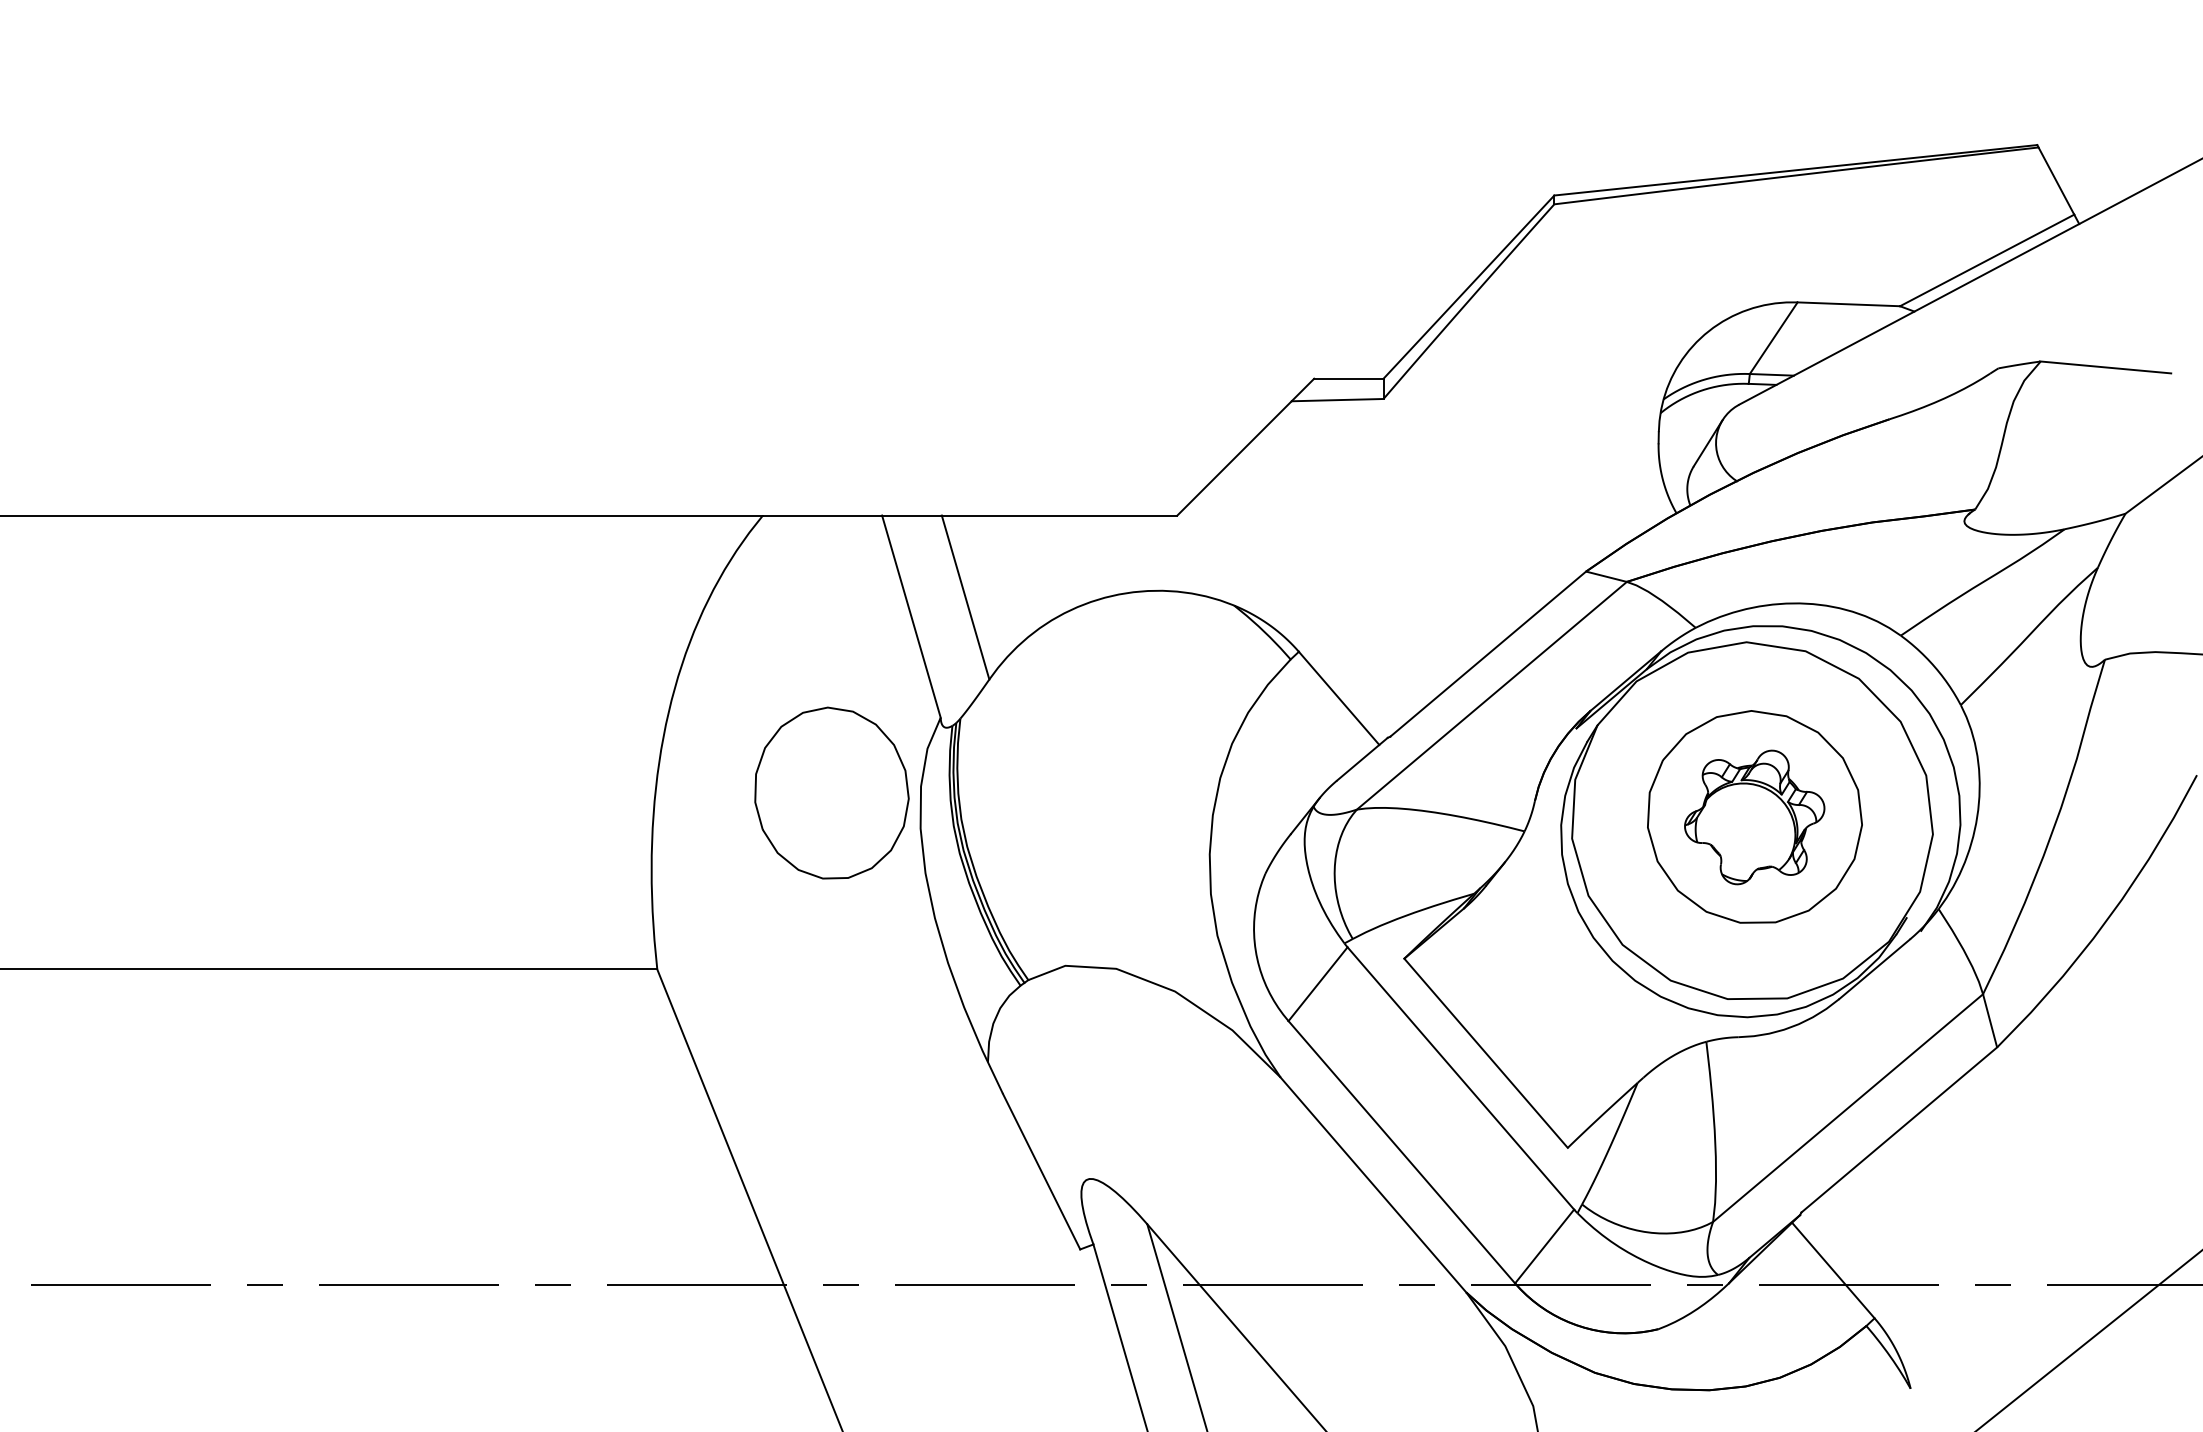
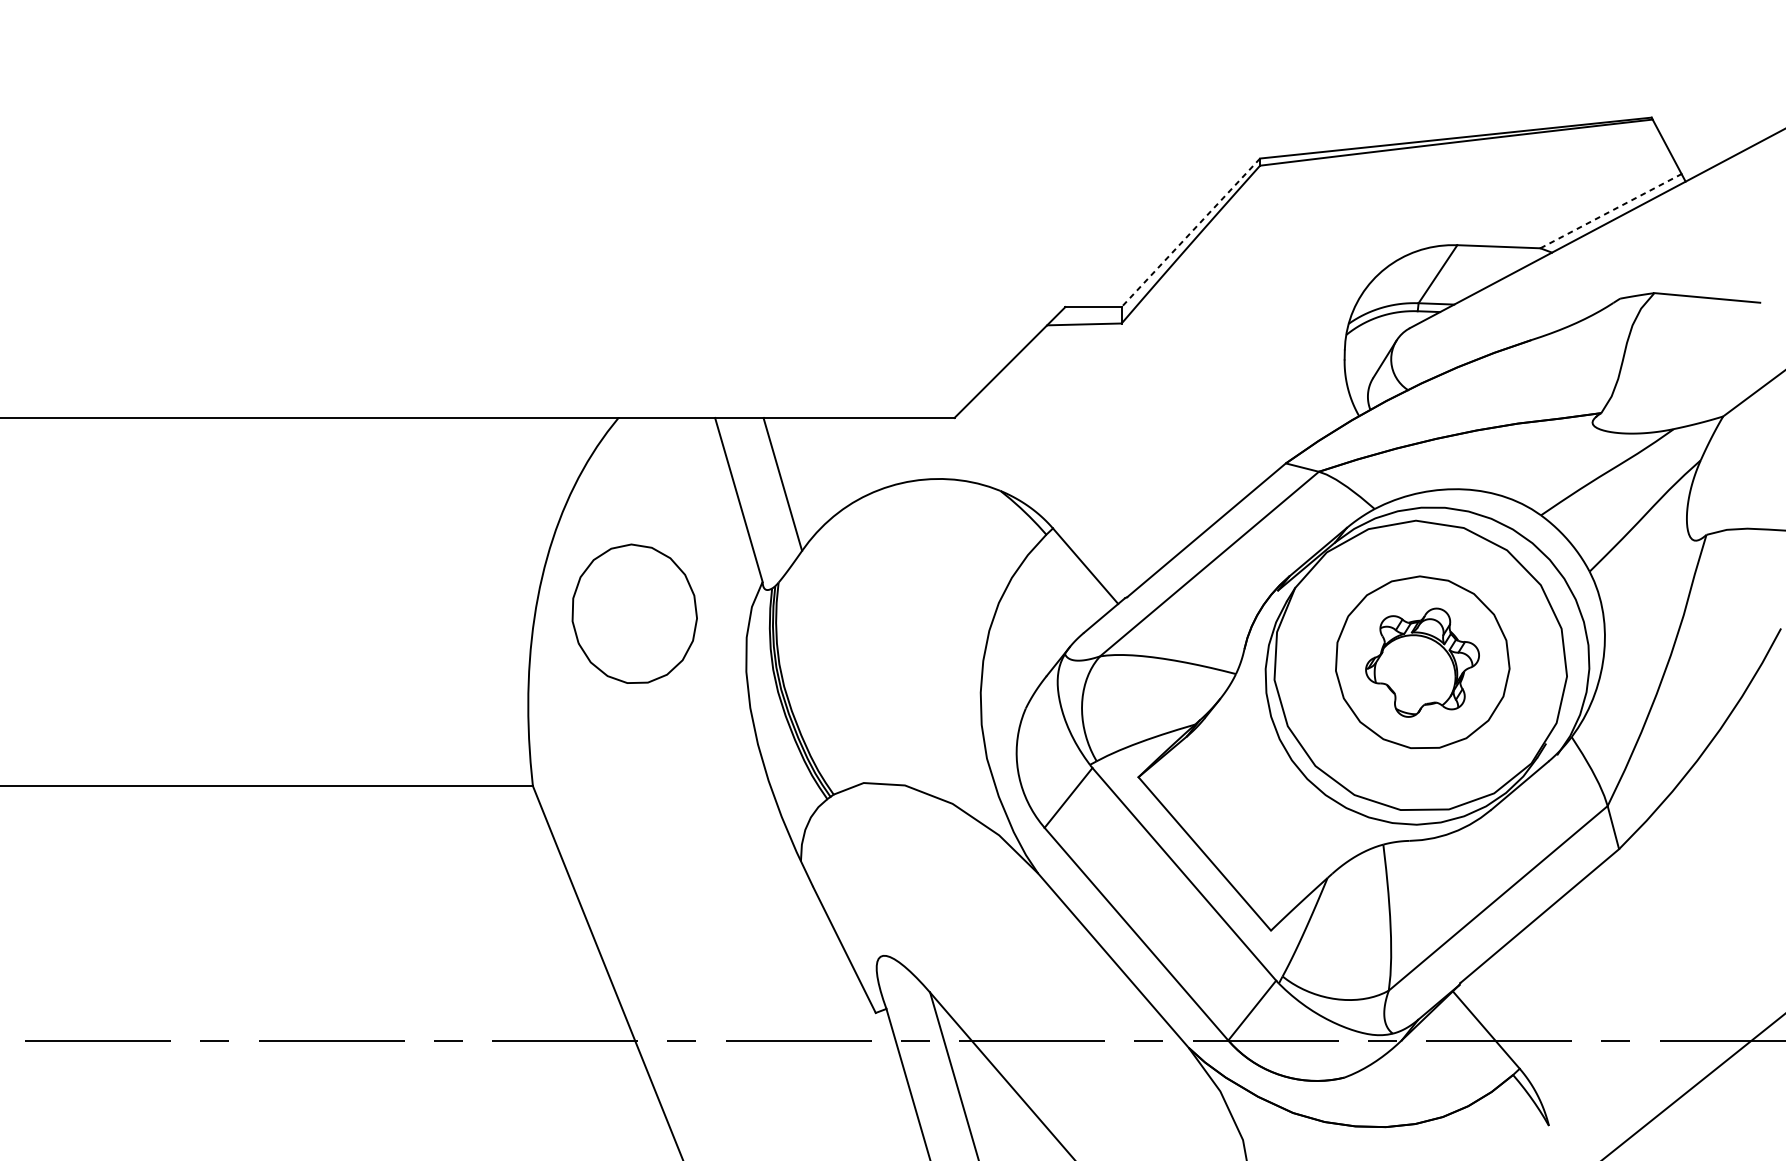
line: (1987, 260) -> (1611, 211), solid -> dashed
line: (1468, 287) -> (1190, 233), solid -> dashed
part: (831, 792) -> (634, 613), moved

